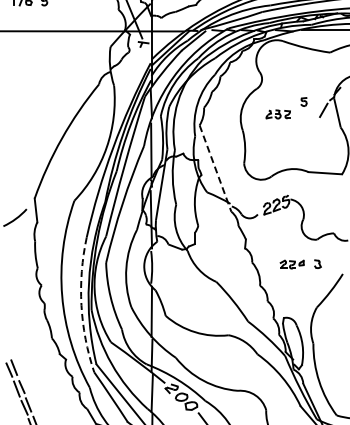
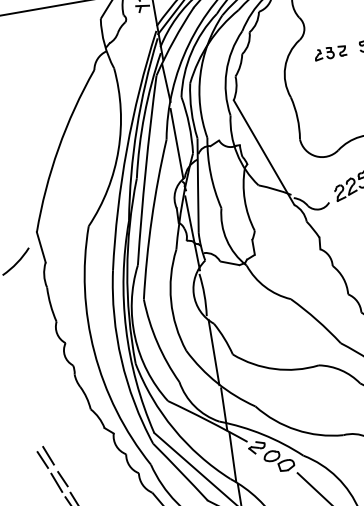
part: (277, 114) -> (329, 53), moved
line: (215, 169) -> (264, 153), dashed -> solid
arc: (81, 305) -> (121, 360), dashed -> solid

